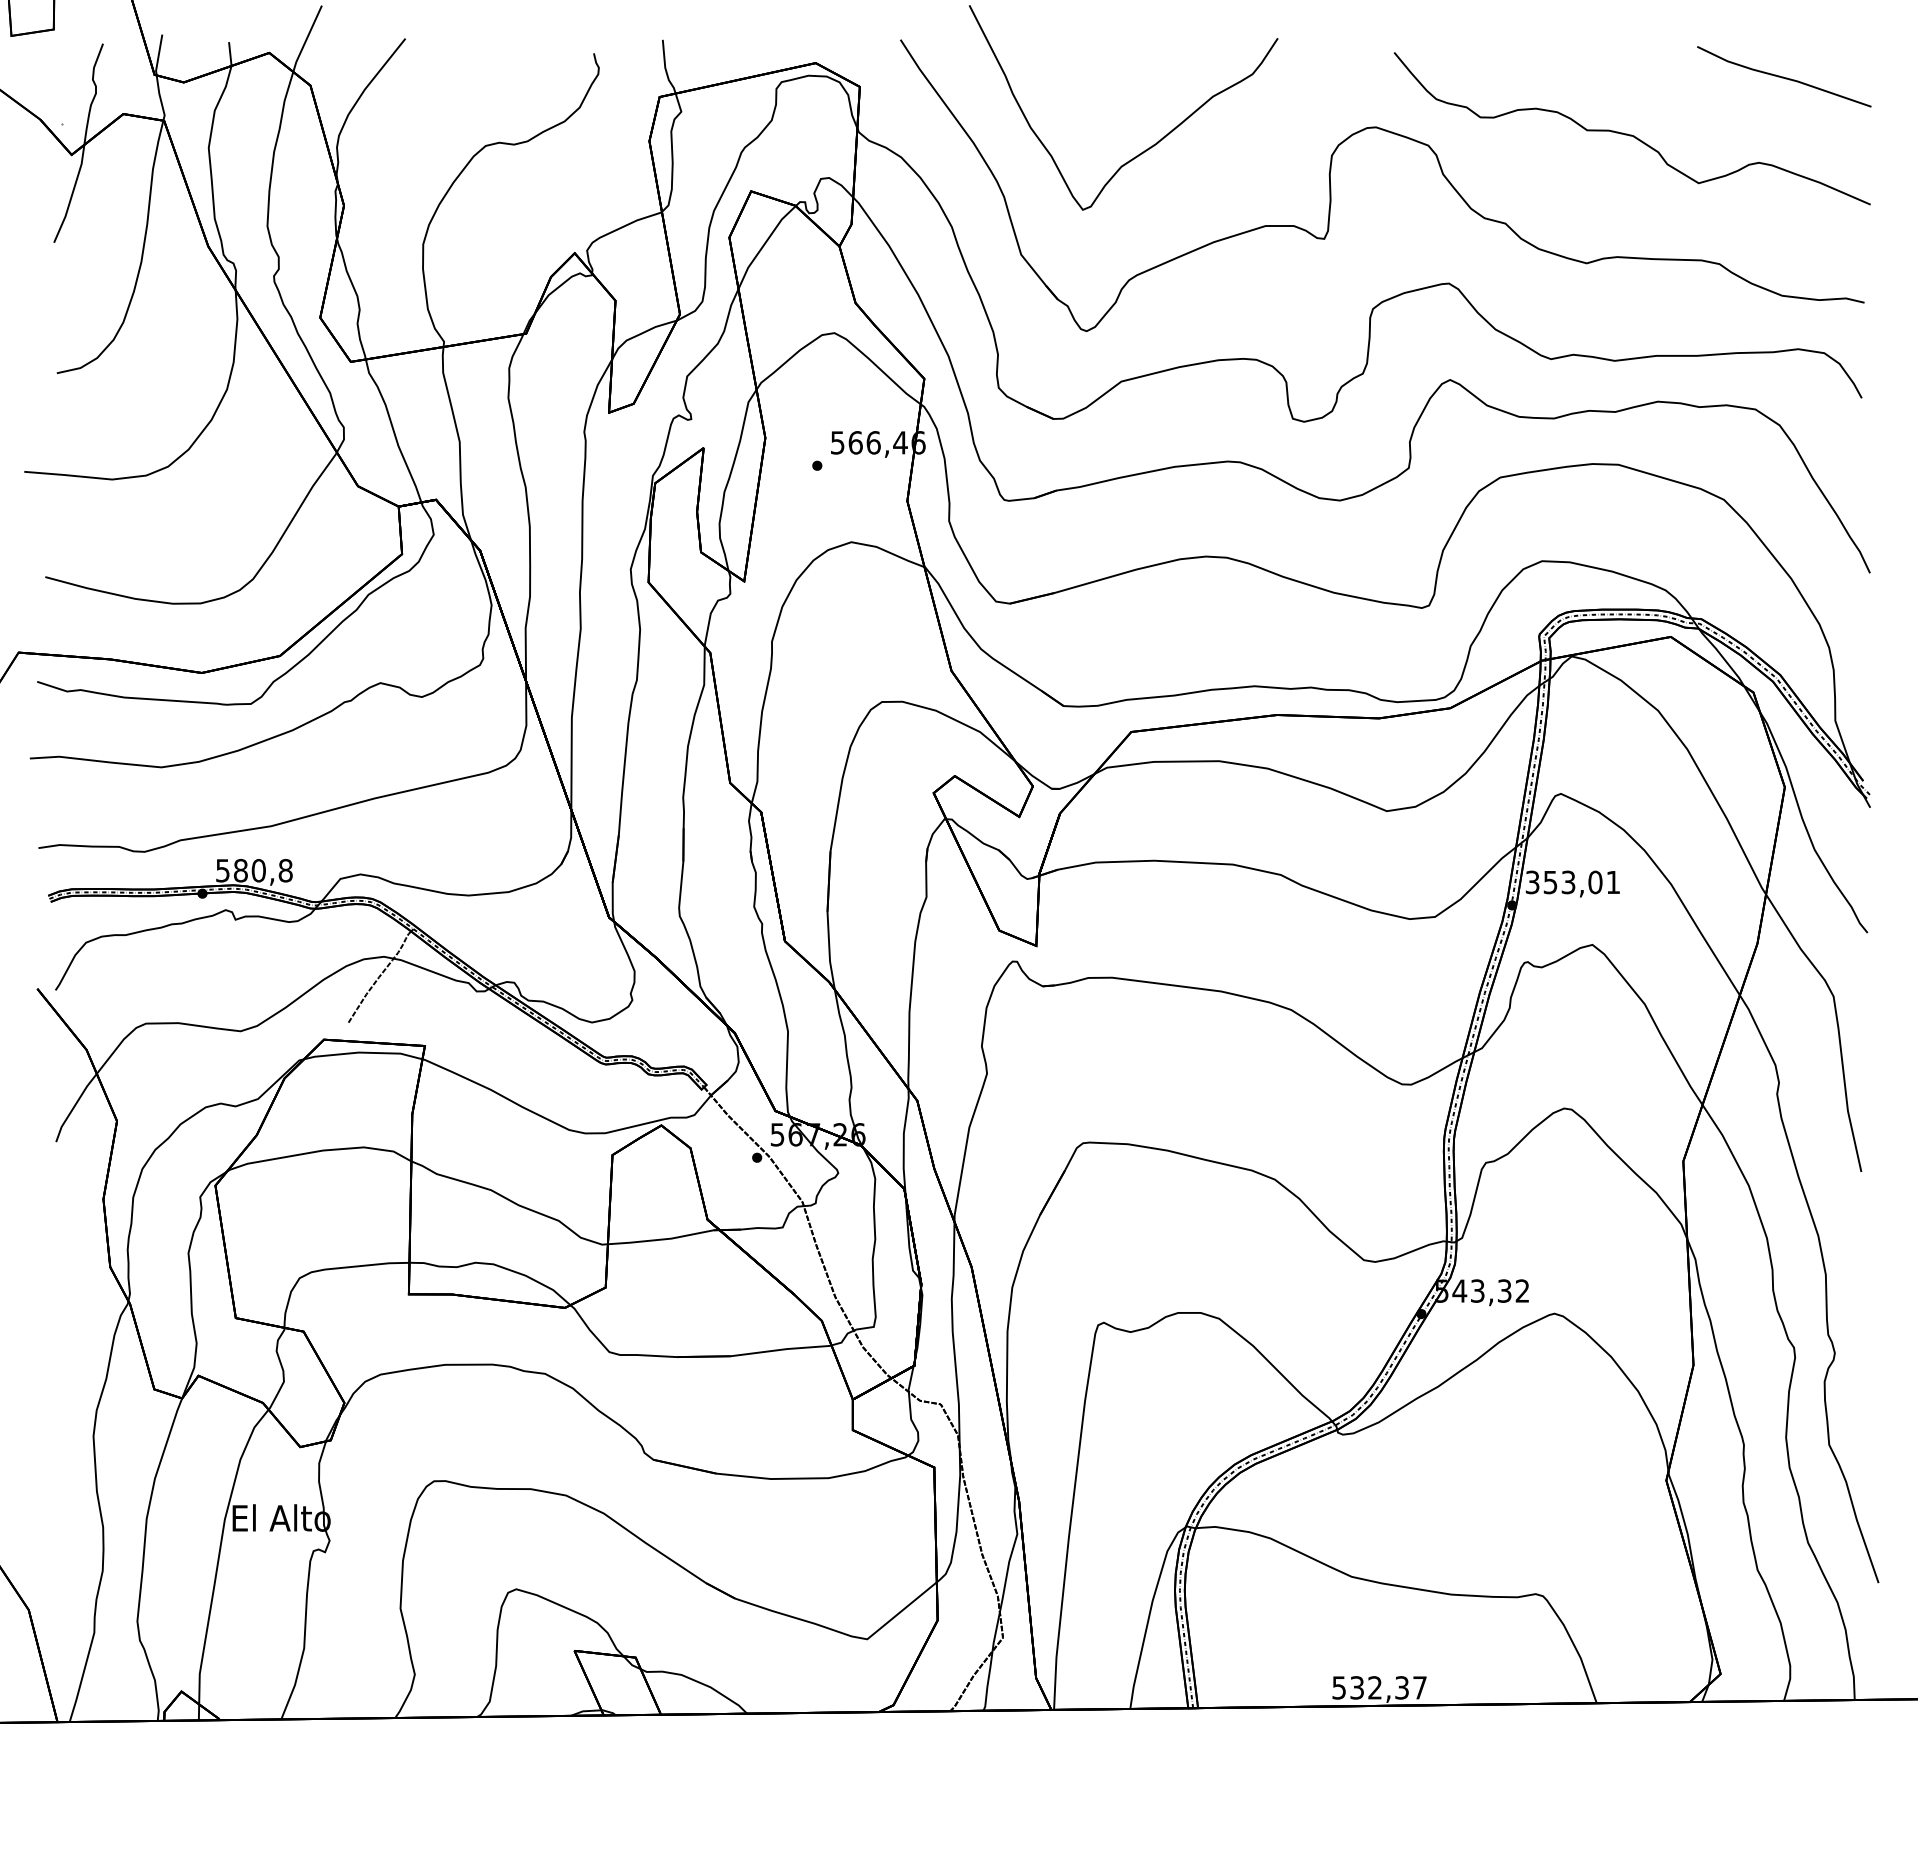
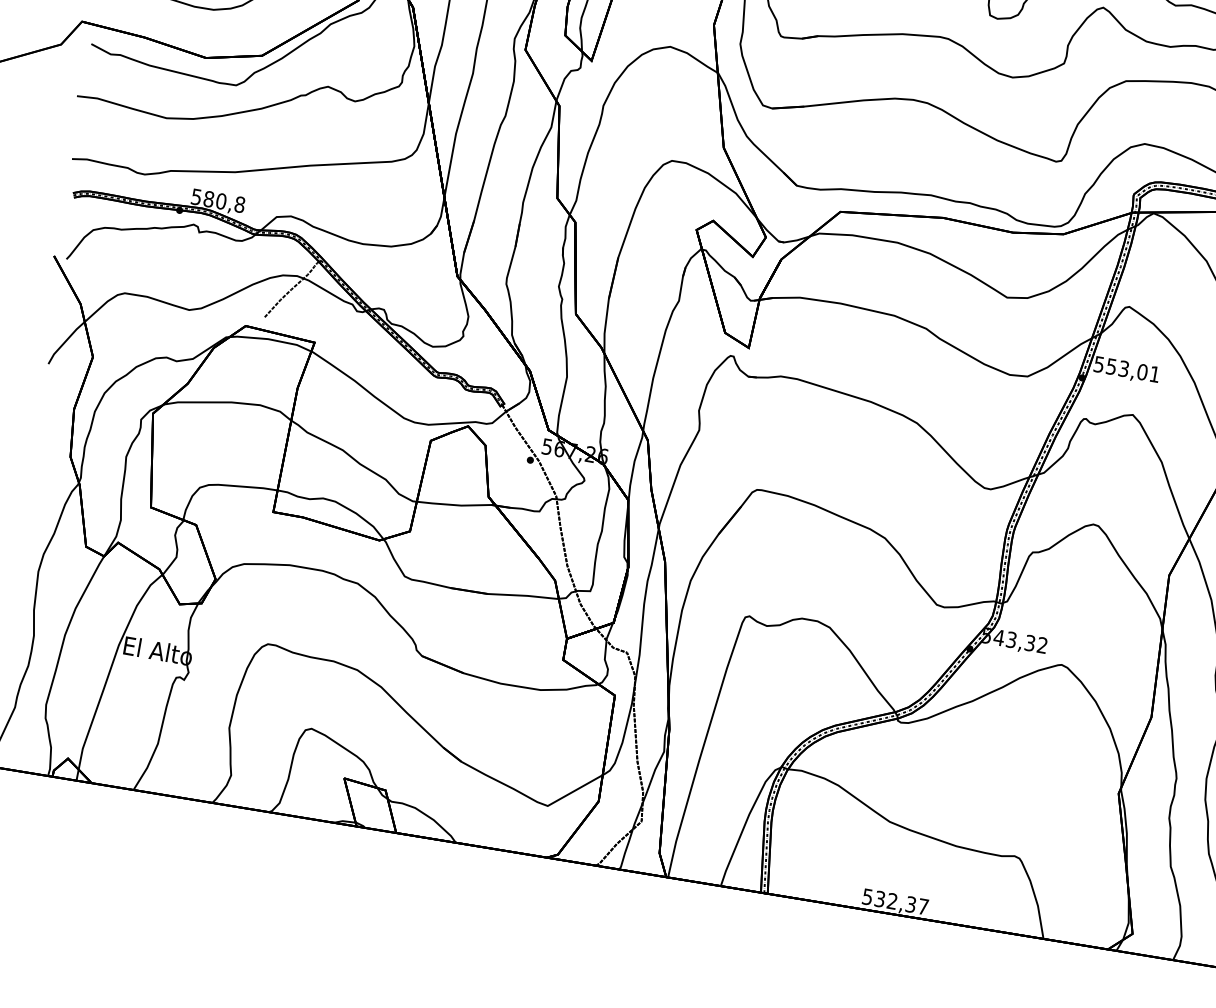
text: (1532, 881) -> (1099, 363), 353,01 -> 553,01

